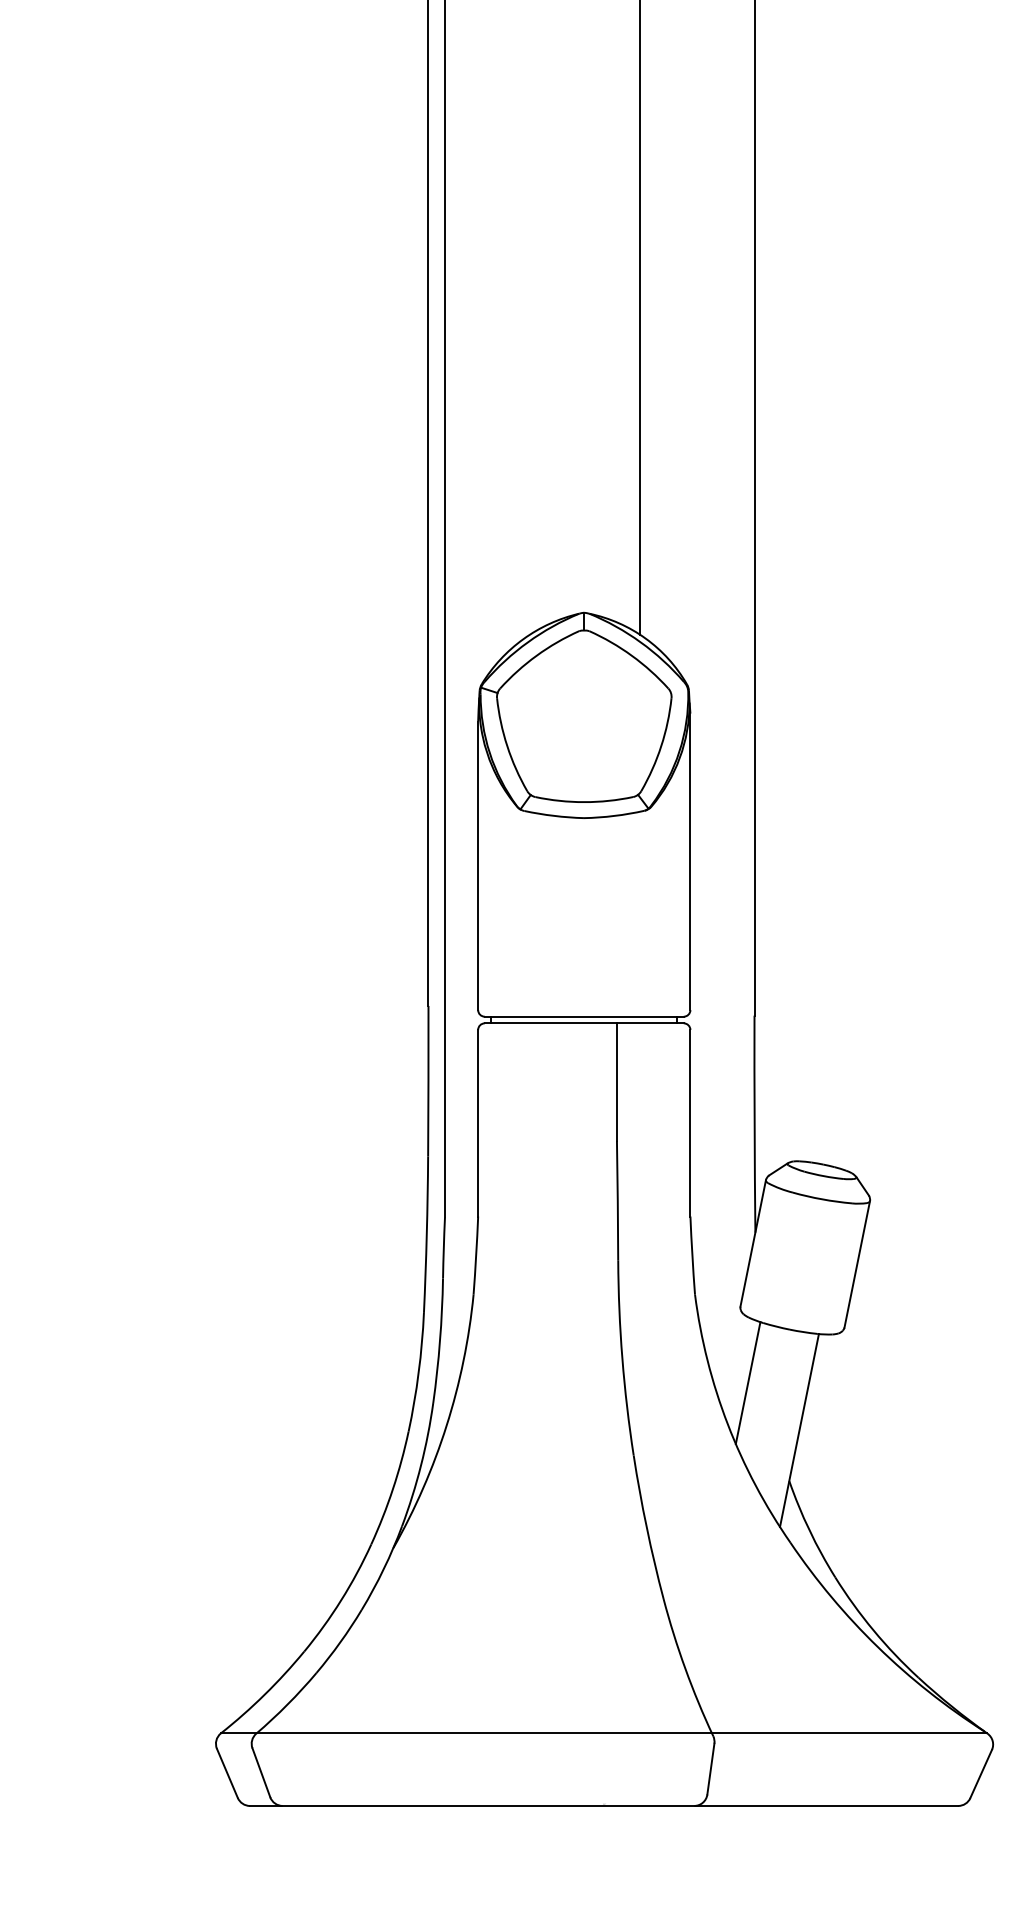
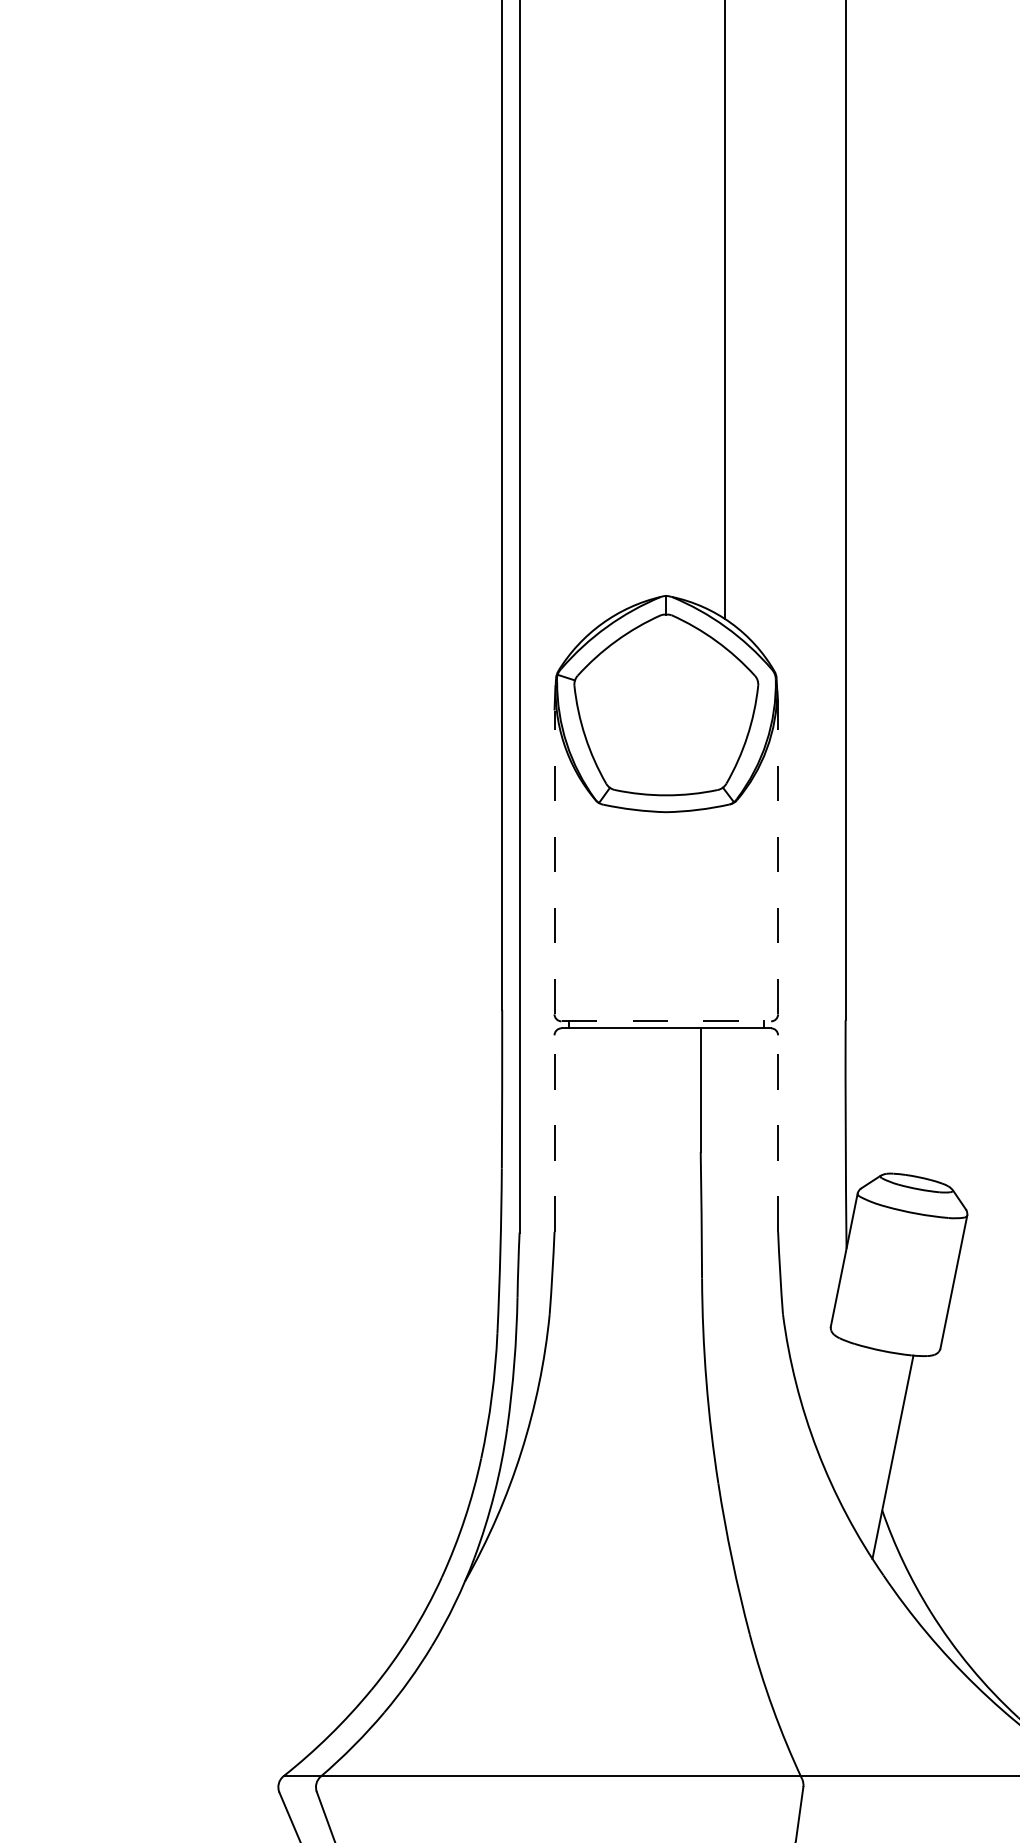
line: (690, 861) -> (778, 857), solid -> dashed
line: (478, 865) -> (554, 862), solid -> dashed
line: (584, 1016) -> (666, 1021), solid -> dashed
line: (478, 1122) -> (554, 1132), solid -> dashed
line: (690, 1122) -> (778, 1132), solid -> dashed
line: (747, 1383) -> (838, 1407), removed

